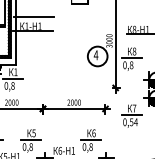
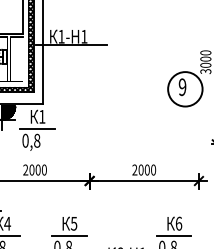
line: (33, 16) -> (73, 19), removed
text: (95, 55) -> (181, 87), 4 -> 9

